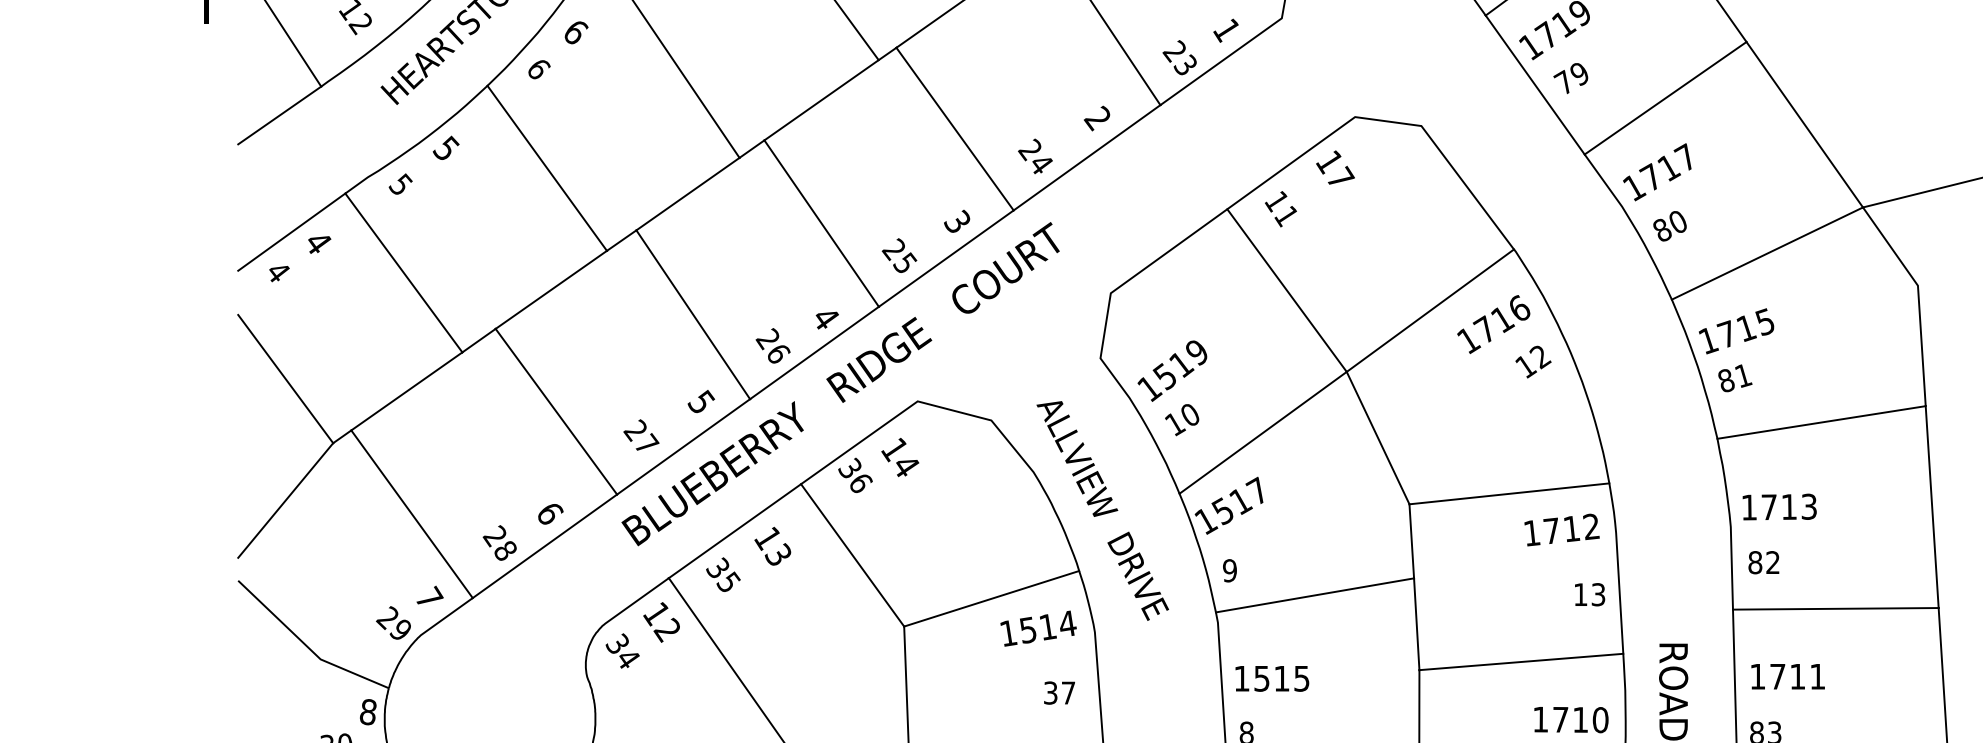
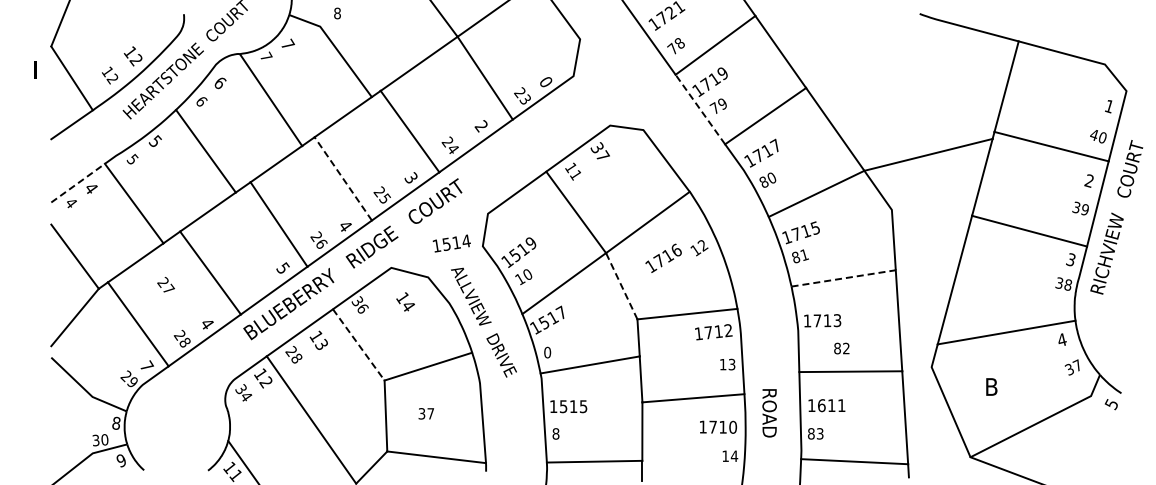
text: (1225, 30) -> (545, 82), 1 -> 0
line: (1535, 84) -> (700, 109), solid -> dashed
text: (1327, 162) -> (596, 148), 17 -> 37
line: (822, 222) -> (343, 178), solid -> dashed
line: (292, 230) -> (78, 182), solid -> dashed
text: (1493, 322) -> (663, 257), moved
line: (1821, 422) -> (843, 278), solid -> dashed
text: (640, 434) -> (165, 284), moved
line: (1377, 438) -> (621, 286), solid -> dashed
text: (899, 456) -> (405, 301), moved
text: (550, 514) -> (207, 324), 6 -> 4
line: (852, 554) -> (358, 344), solid -> dashed
text: (1763, 562) -> (841, 348), moved
text: (1229, 570) -> (547, 352), 9 -> 0
text: (722, 574) -> (293, 354), 35 -> 28
text: (1037, 628) -> (451, 243), moved
text: (1777, 676) -> (821, 405), 1711 -> 1611
text: (1057, 692) -> (425, 413), moved

